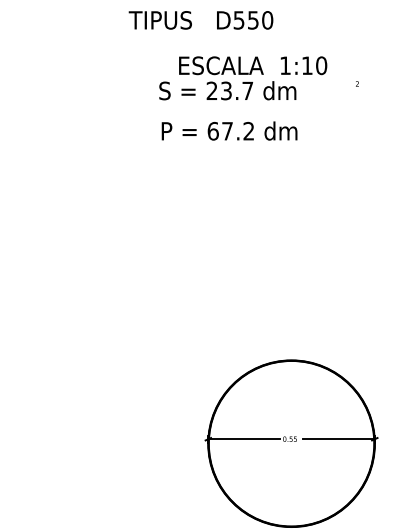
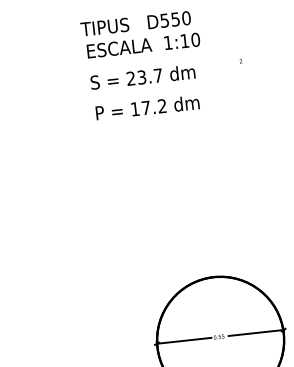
text: (200, 20) -> (135, 23), moved
text: (253, 65) -> (143, 45), moved
text: (212, 130) -> (134, 108), 67.2 -> 17.2

